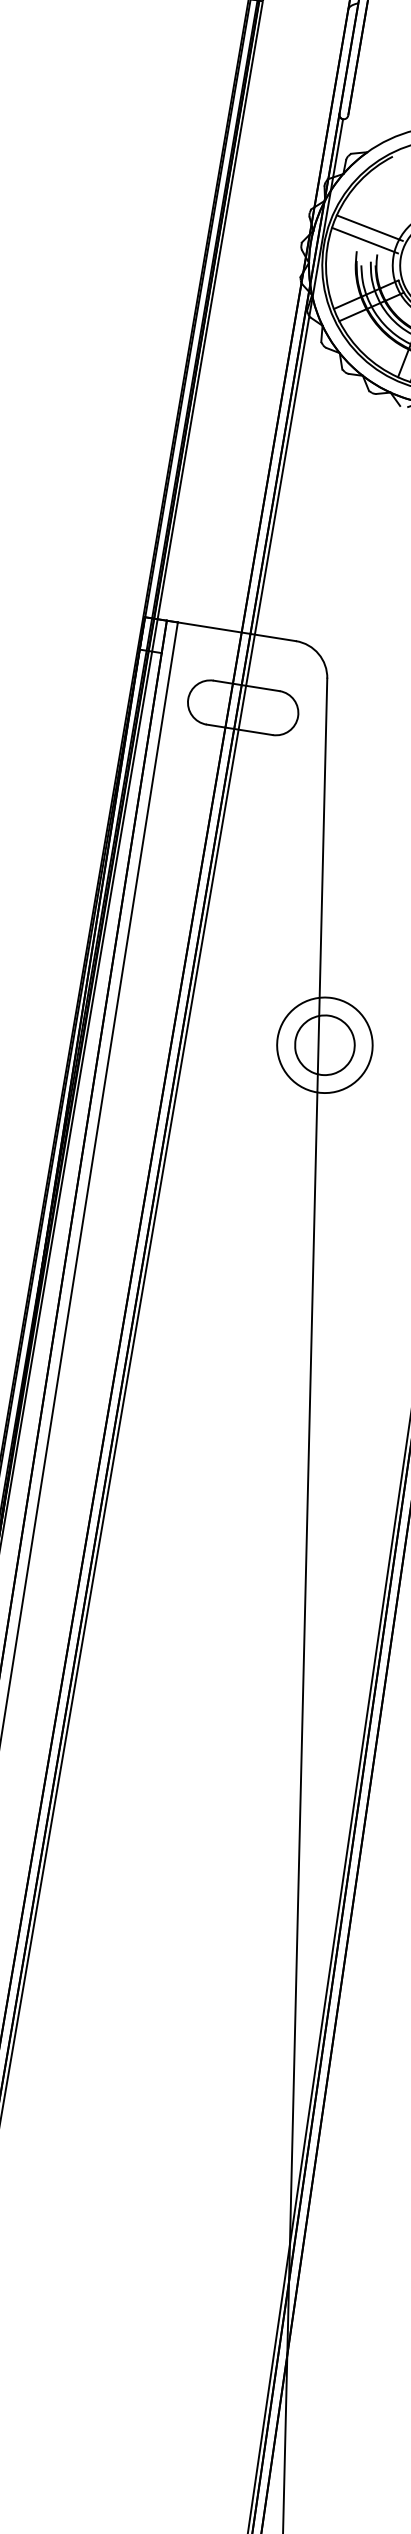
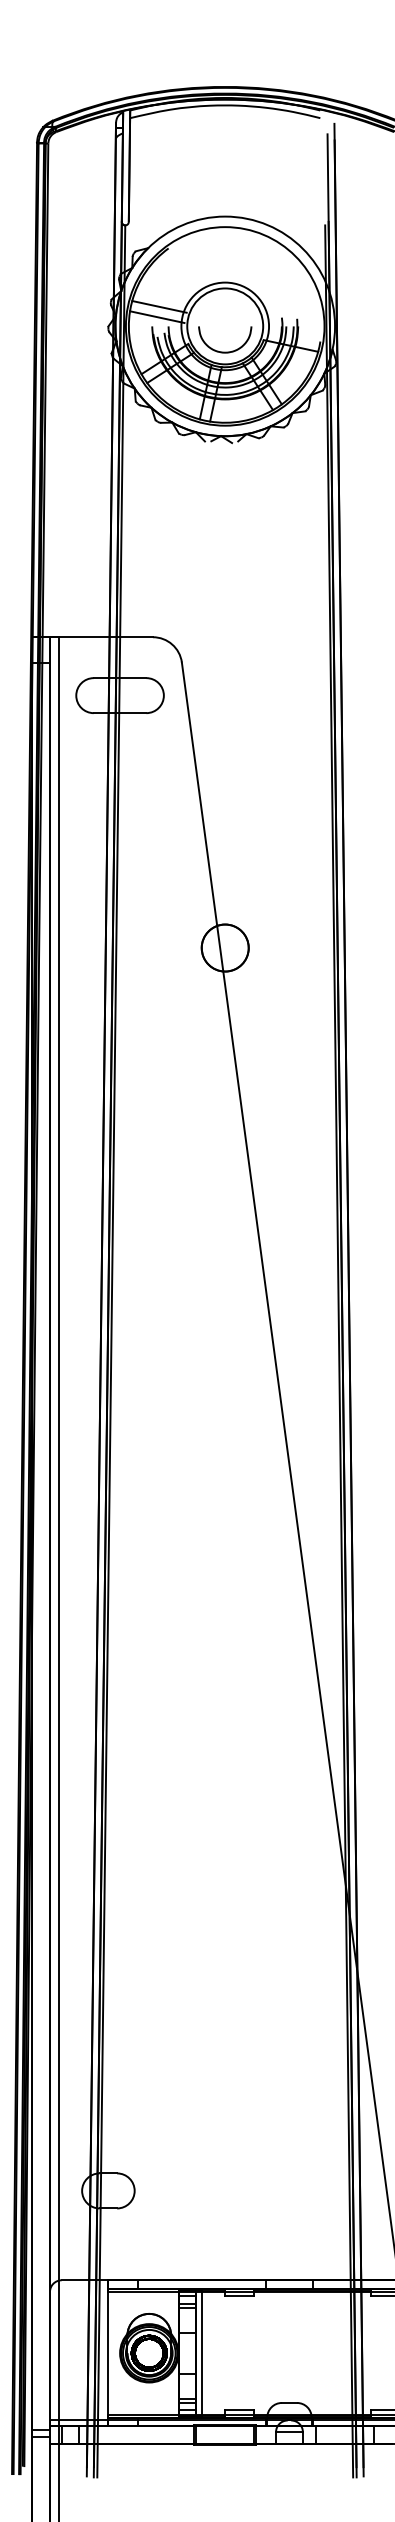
circle: (324, 1044) -> (224, 947), size x0.62

